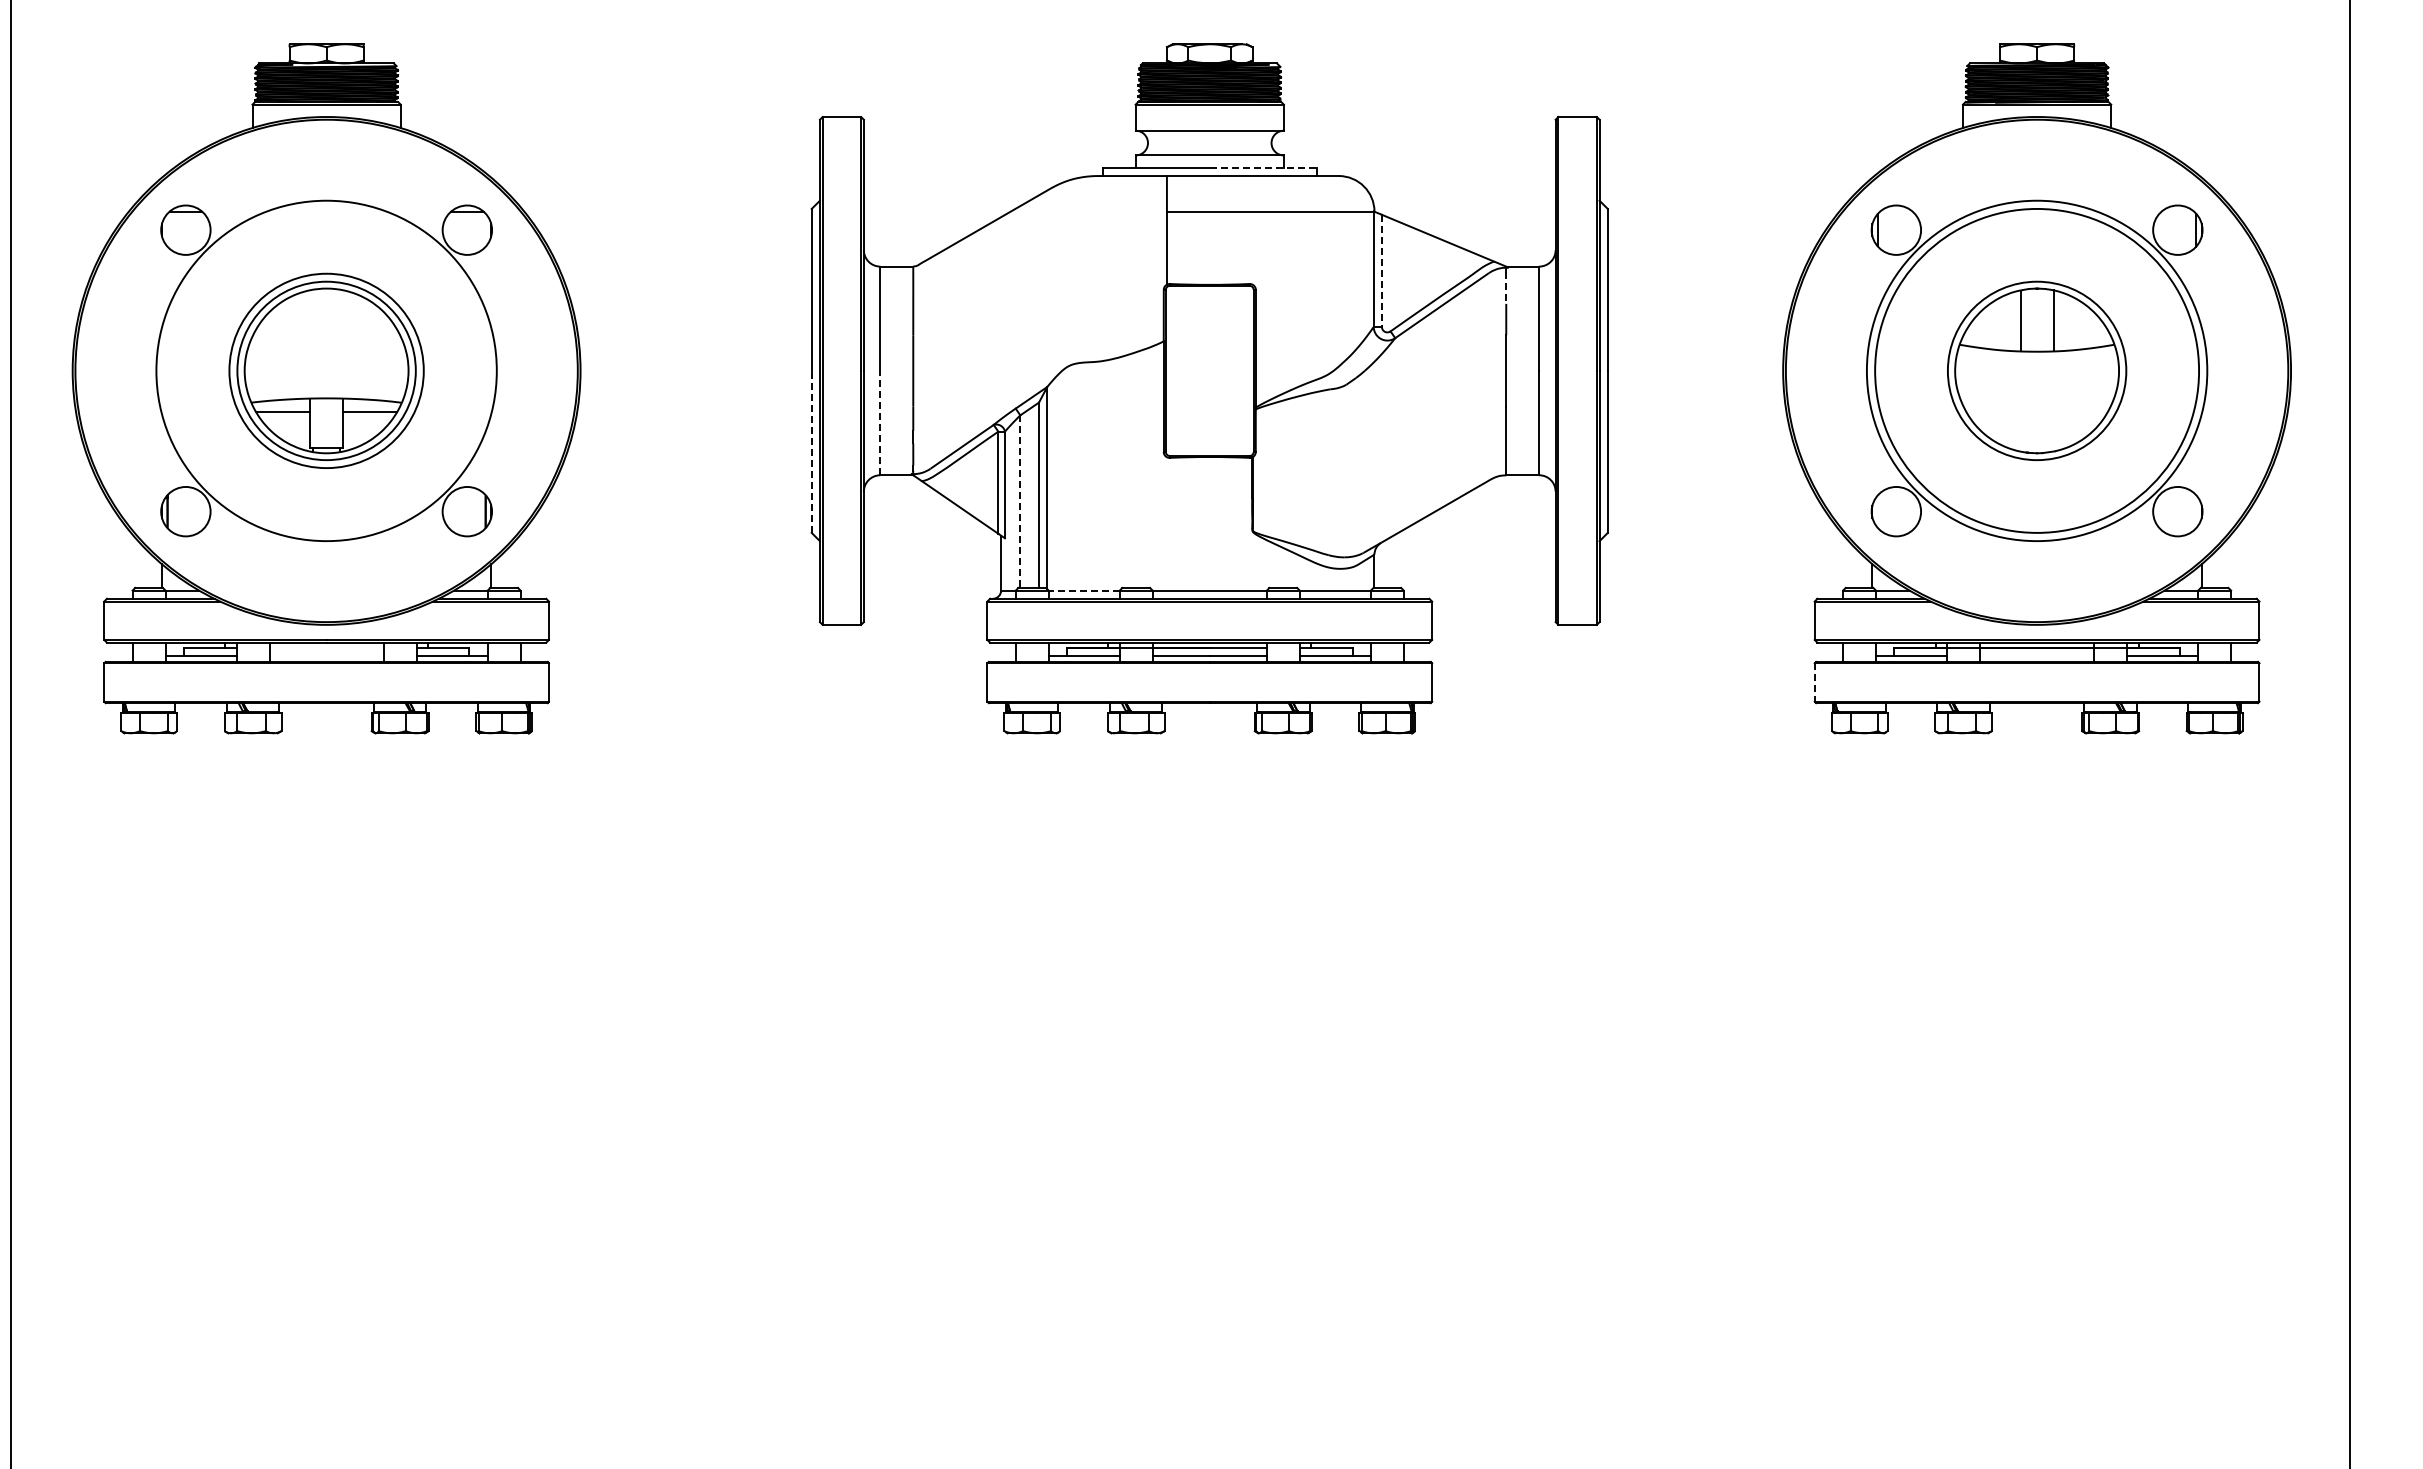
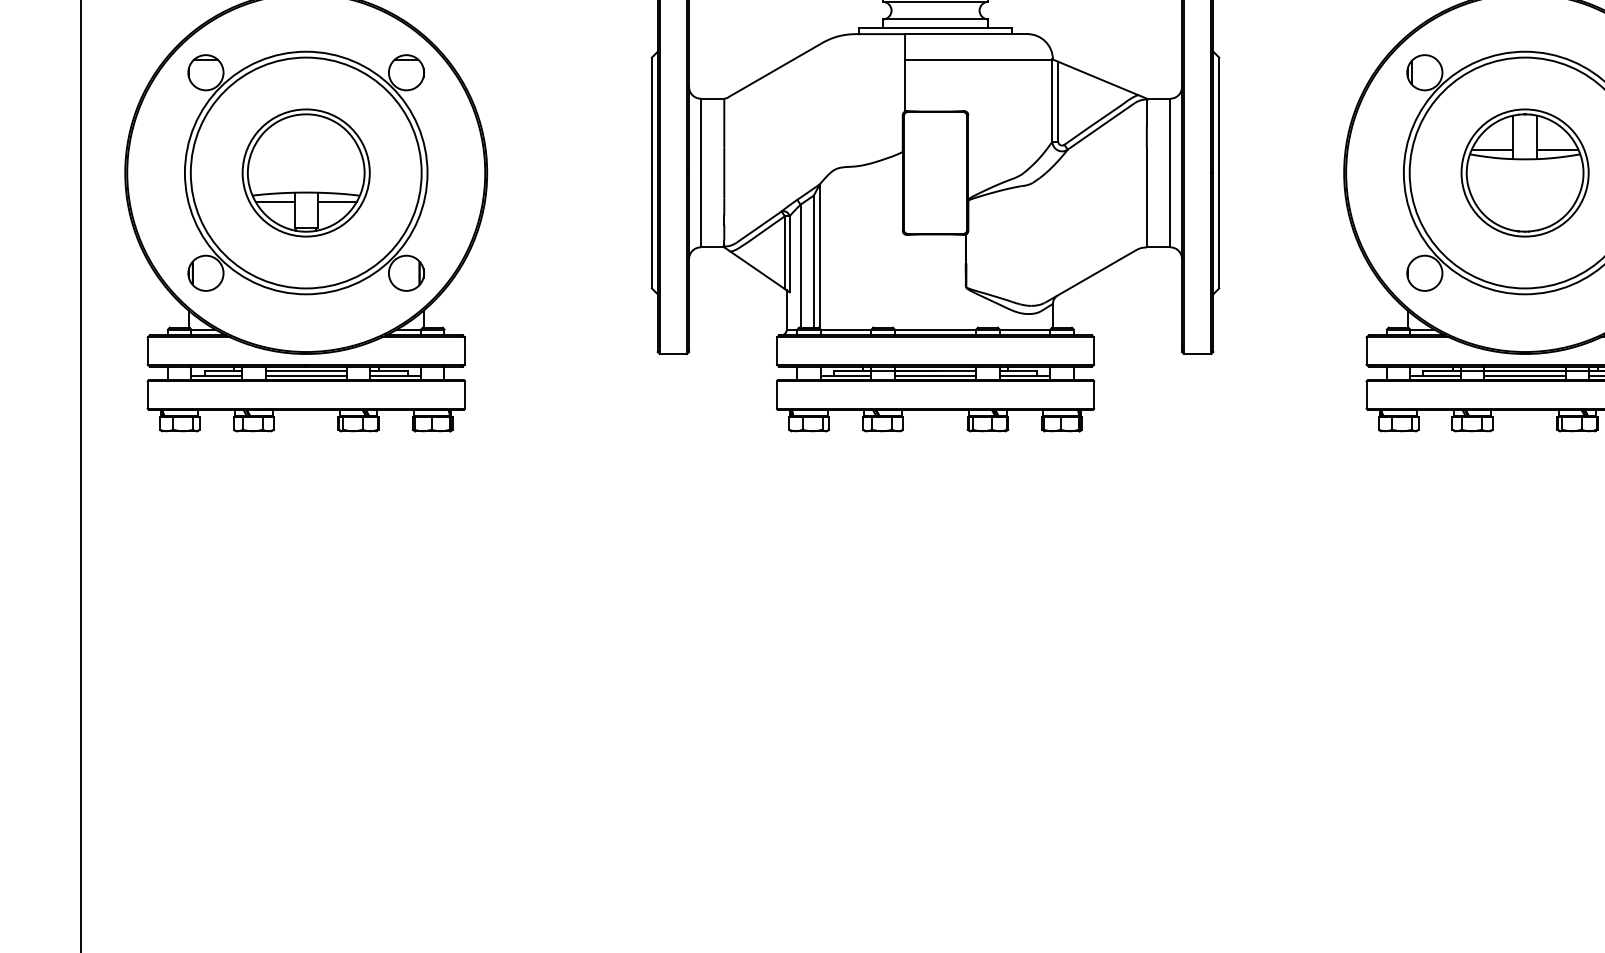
line: (1263, 167) -> (973, 28), dashed -> solid
line: (1381, 271) -> (1057, 102), dashed -> solid
line: (1506, 287) -> (1147, 113), dashed -> solid
line: (1991, 338) -> (1492, 149), added
line: (2082, 338) -> (1557, 149), added
circle: (326, 370) -> (306, 172), size x1.67
line: (880, 422) -> (700, 209), dashed -> solid
line: (811, 451) -> (651, 230), dashed -> solid
line: (1020, 502) -> (800, 266), dashed -> solid
line: (1084, 590) -> (846, 329), dashed -> solid
line: (326, 648) -> (306, 370), added
line: (326, 656) -> (306, 376), added
line: (2037, 656) -> (1525, 376), added
line: (1814, 683) -> (1366, 395), dashed -> solid

